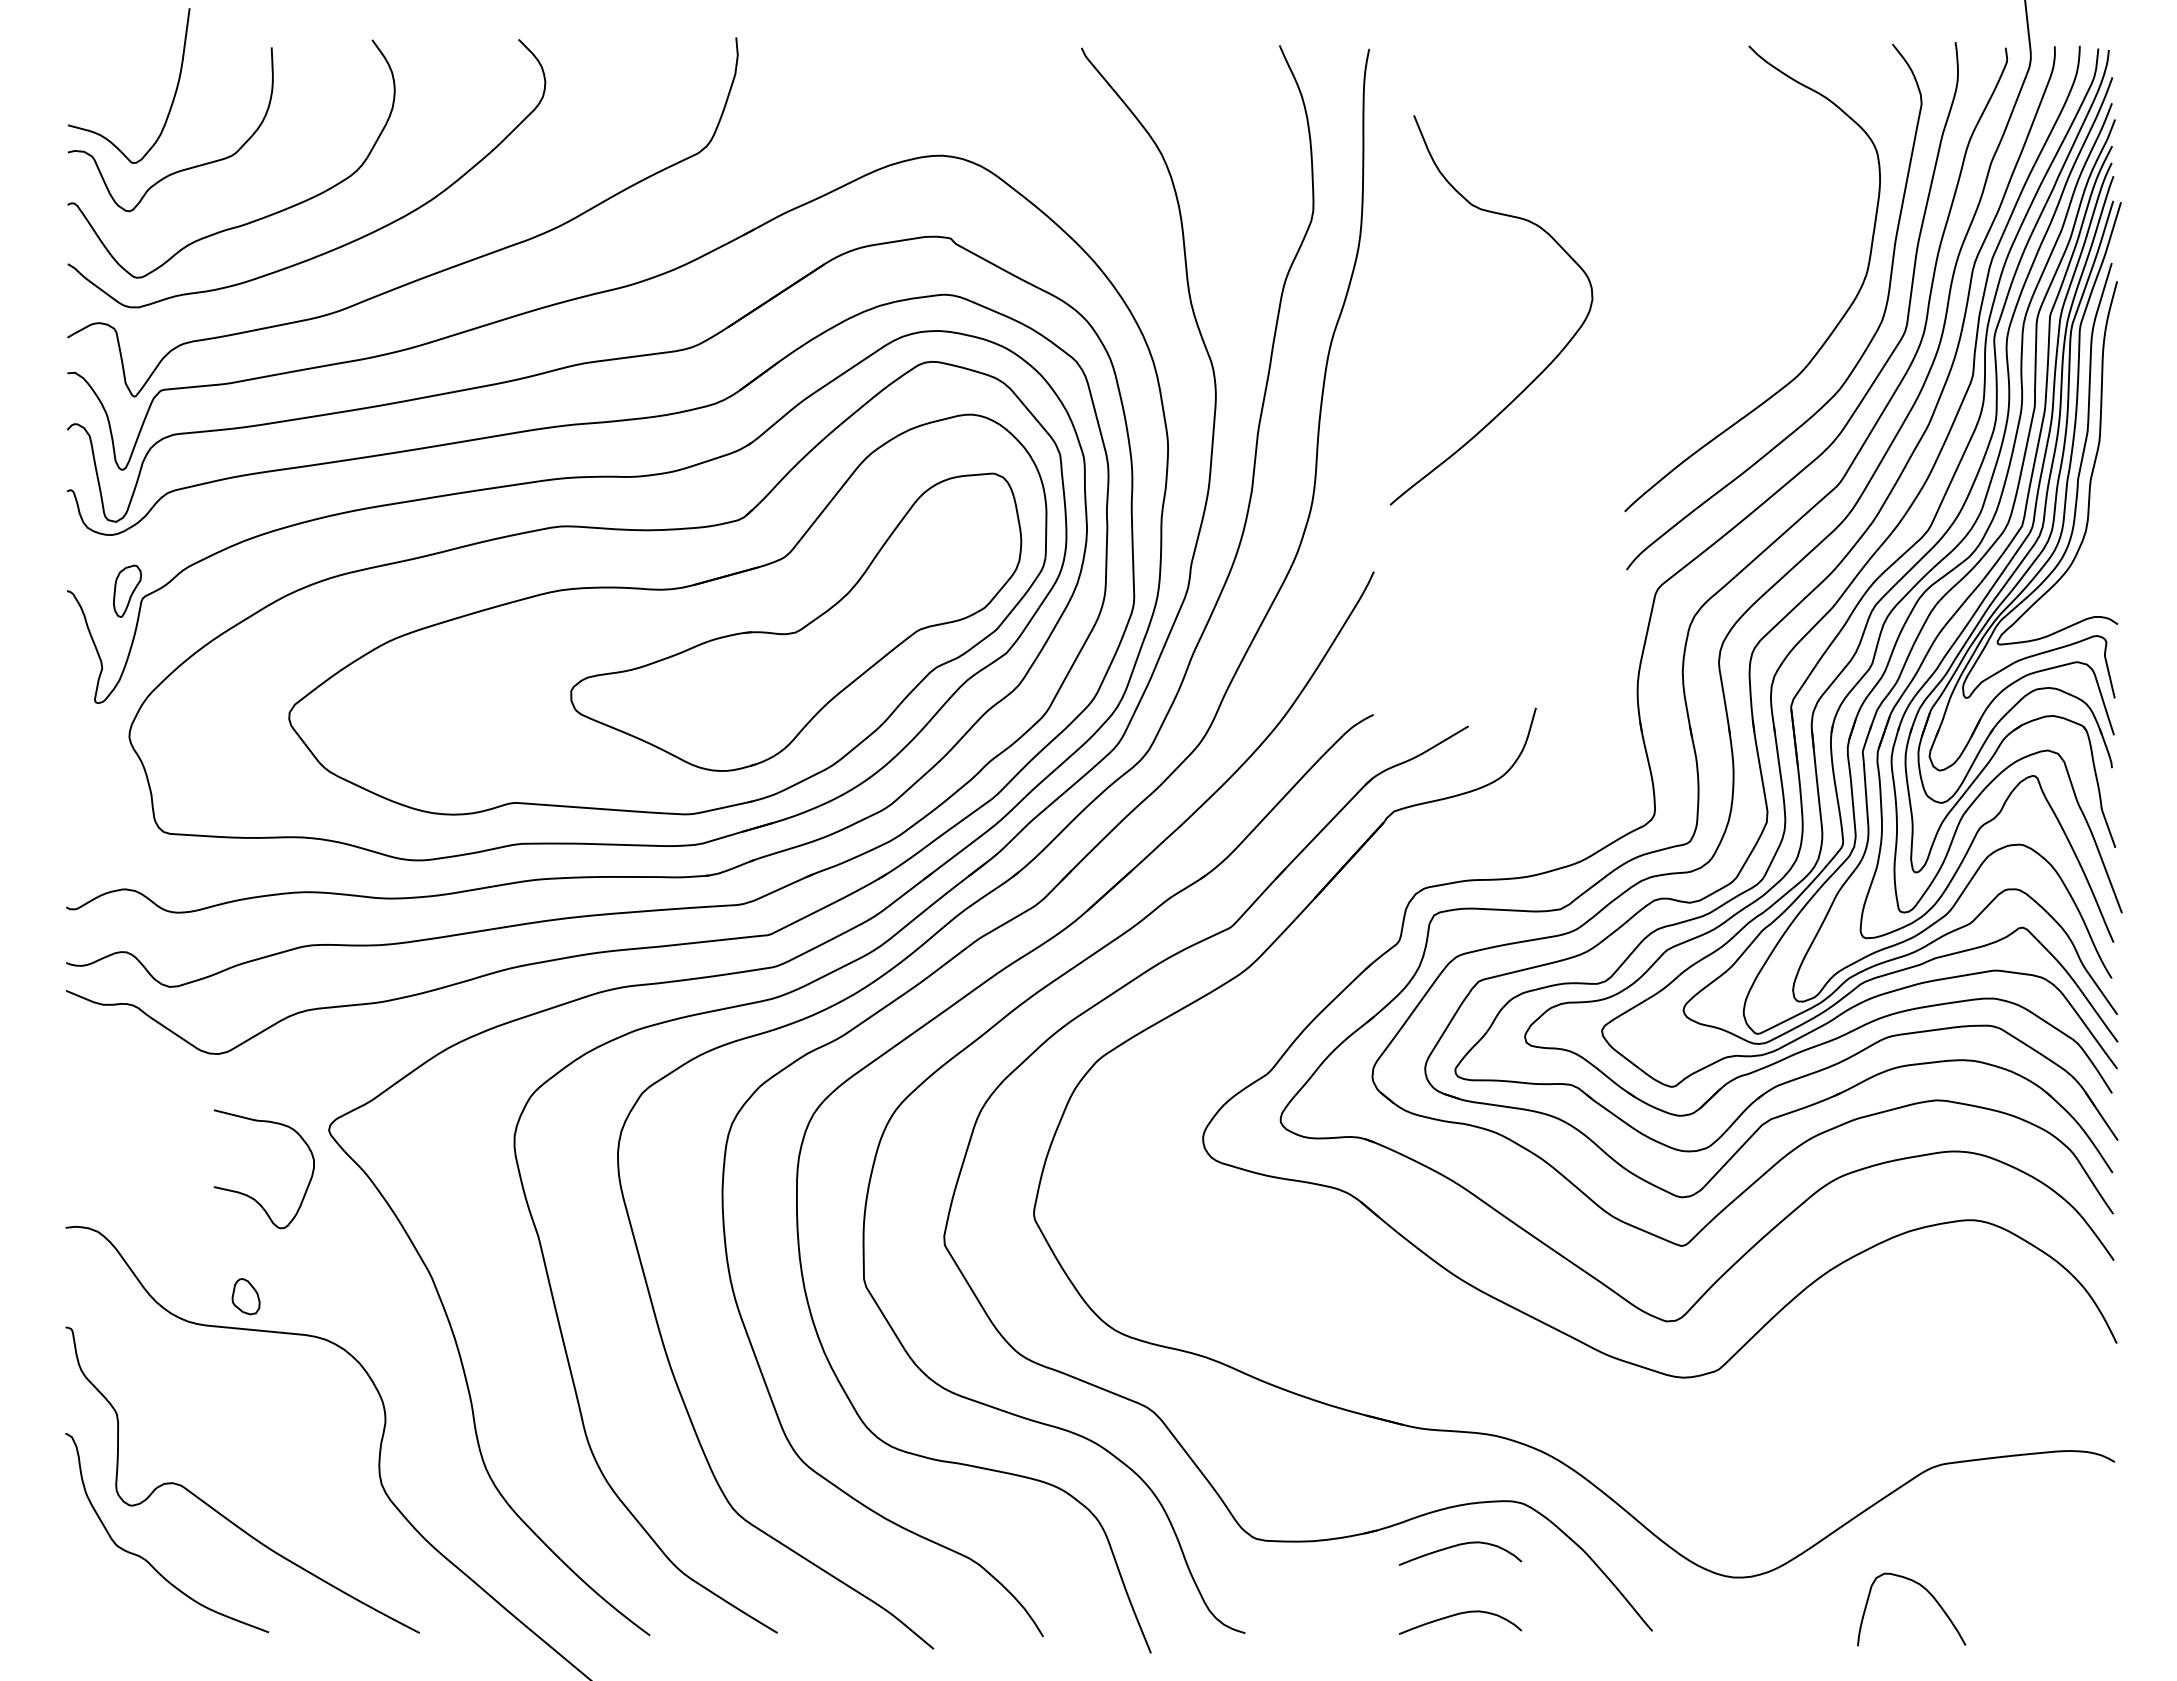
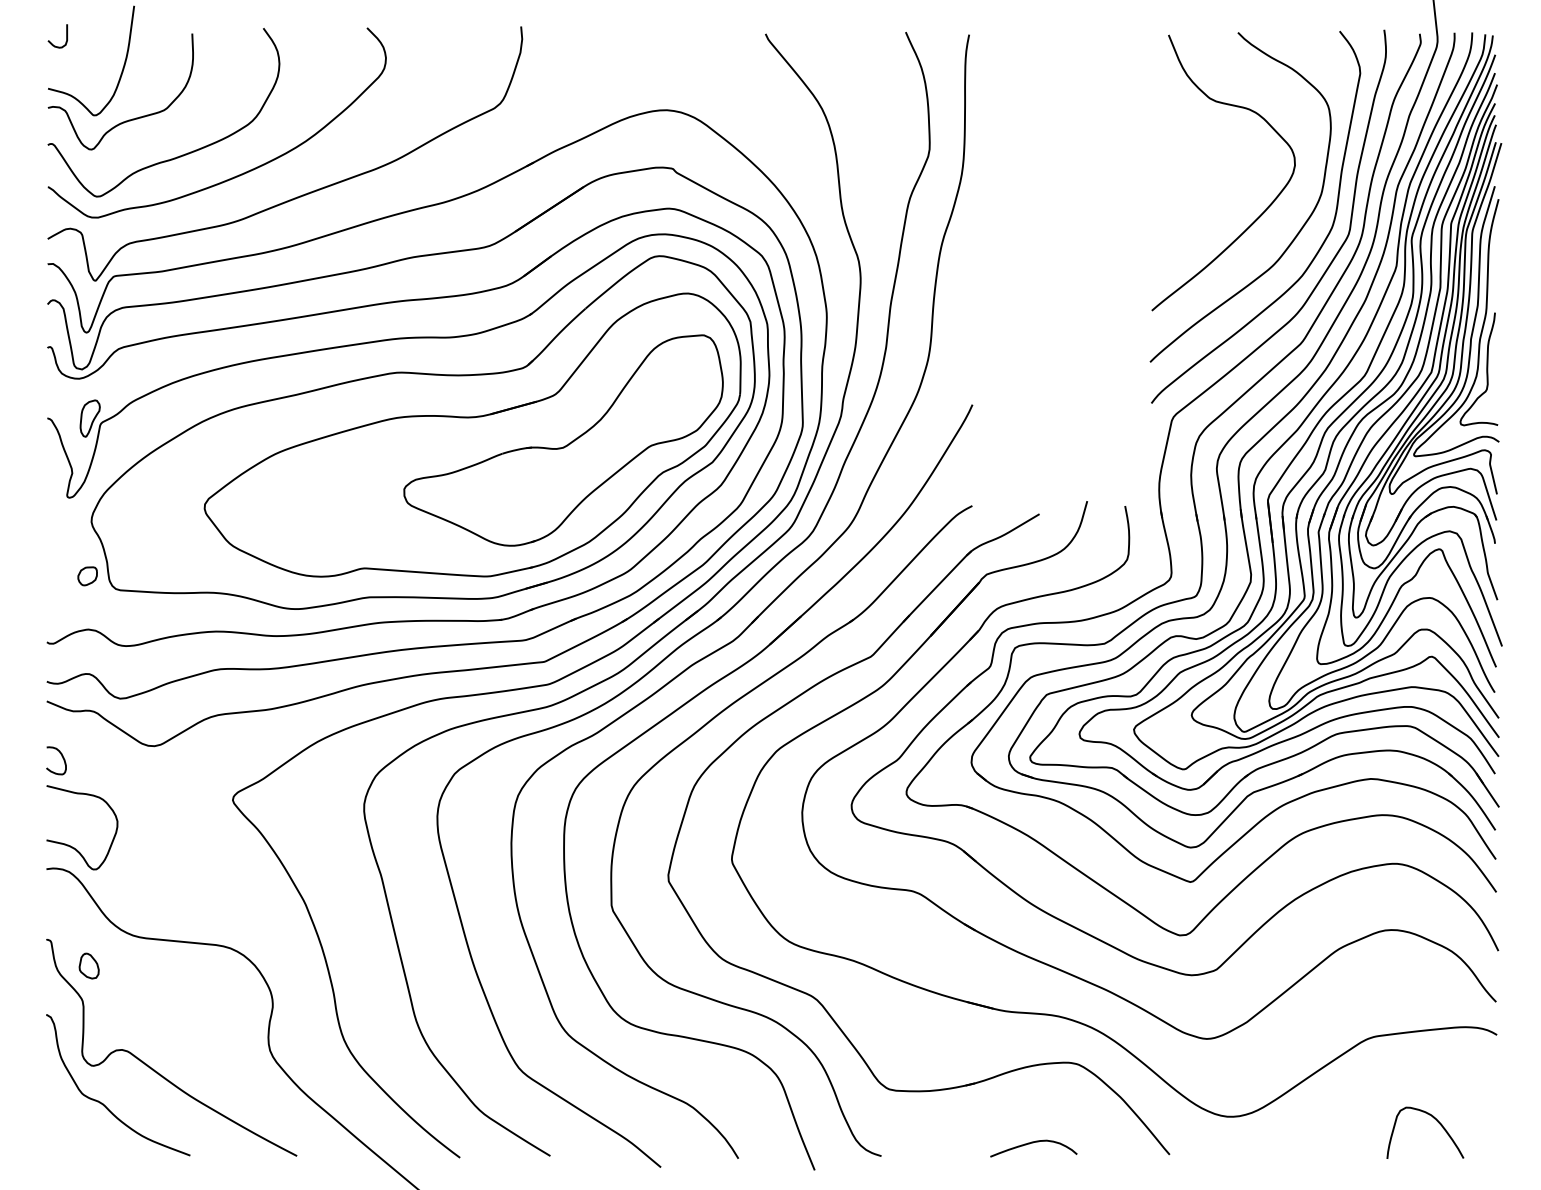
curve: (72, 60) -> (51, 42), added
curve: (1547, 365) -> (1263, 212), moved
curve: (2100, 521) -> (1486, 369), added
part: (123, 813) -> (87, 575), added
part: (1536, 827) -> (1087, 585), added
curve: (88, 1070) -> (62, 757), added
curve: (249, 1195) -> (71, 846), moved
part: (245, 1296) -> (88, 965), moved
curve: (1457, 1546) -> (1031, 1094), removed
curve: (1927, 1592) -> (1436, 1120), moved

